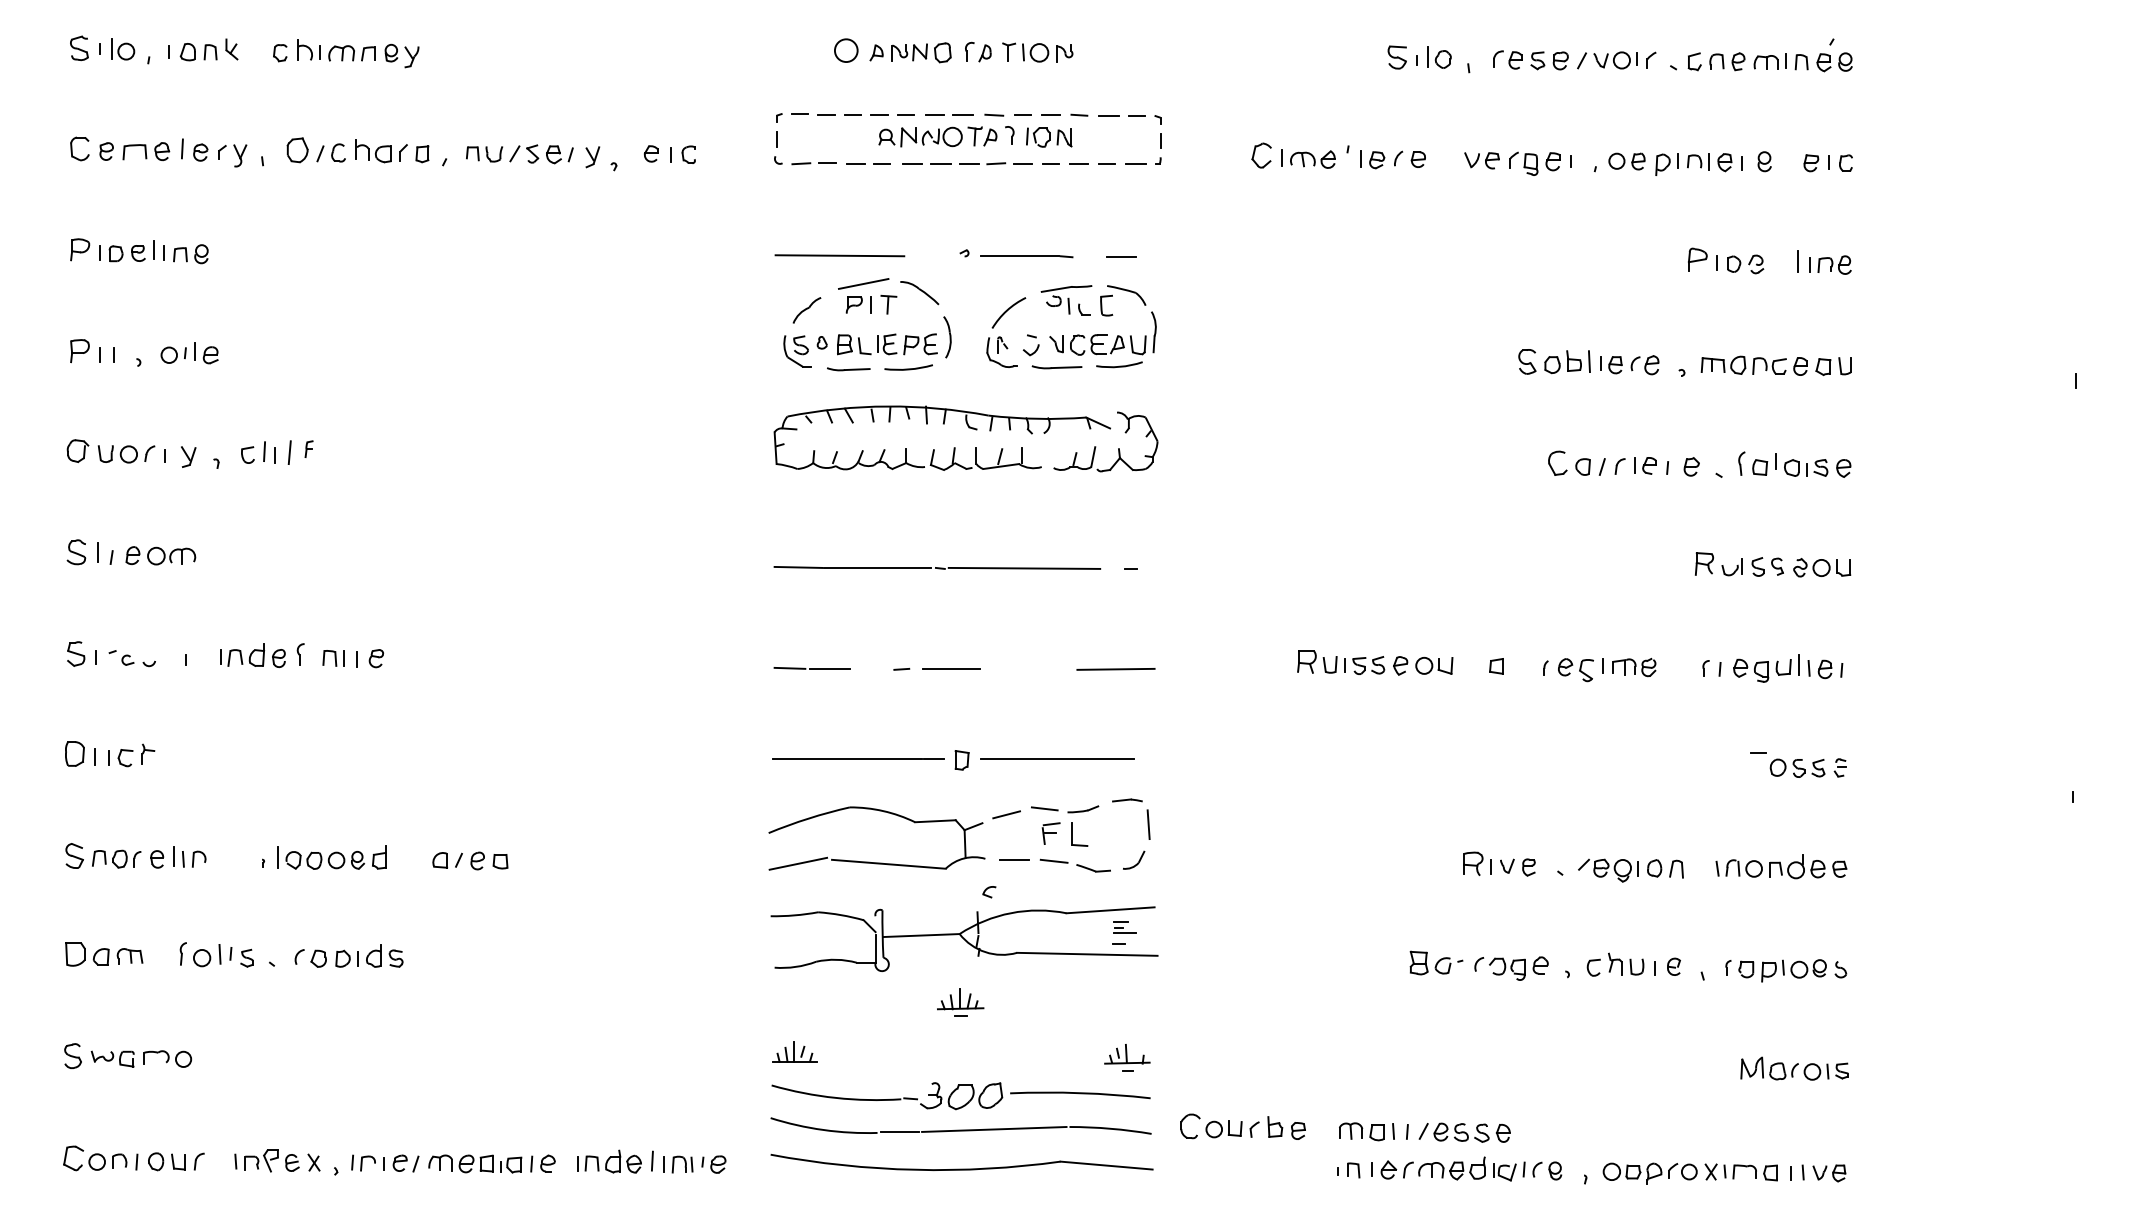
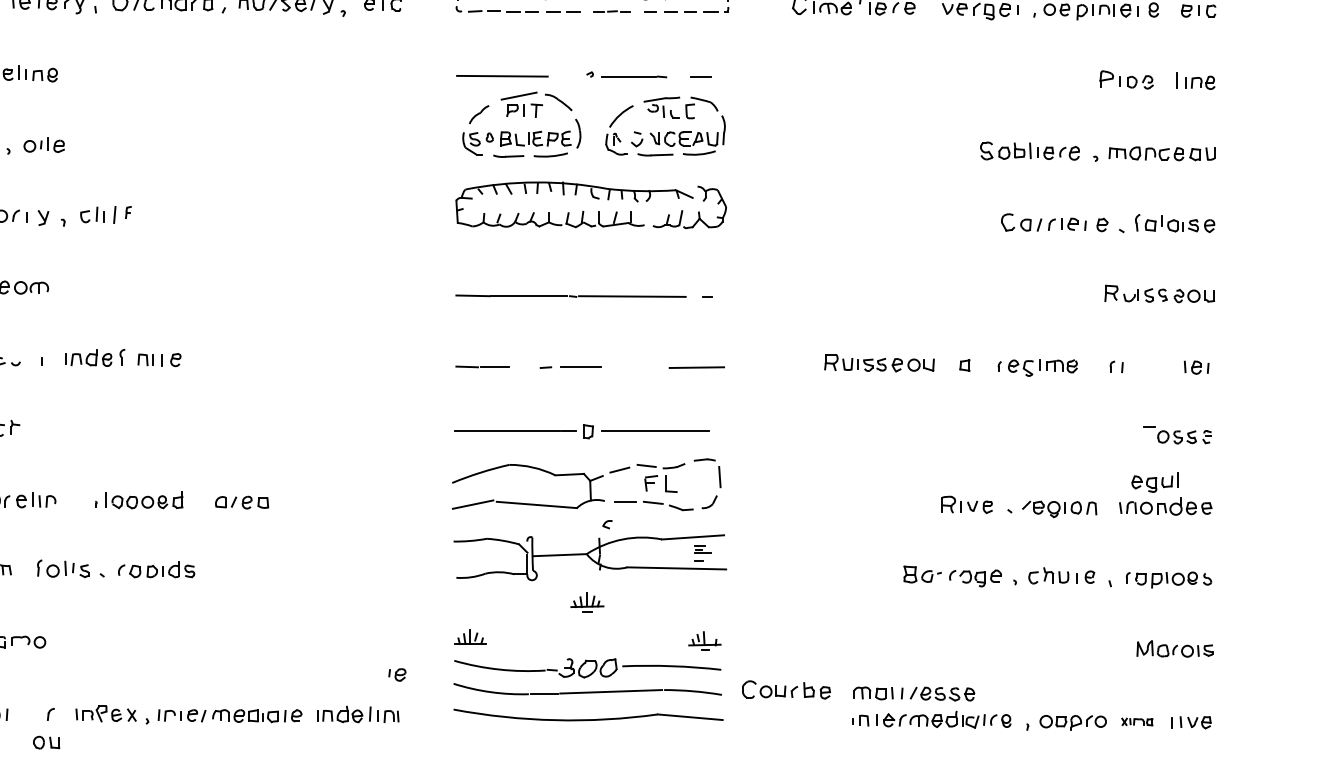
part: (995, 163) -> (611, 11), size x0.7
part: (1766, 668) -> (1155, 482), moved
part: (166, 1161) -> (46, 742), moved
part: (713, 1164) -> (397, 674), moved
part: (1740, 1172) -> (1136, 722), size x0.6

